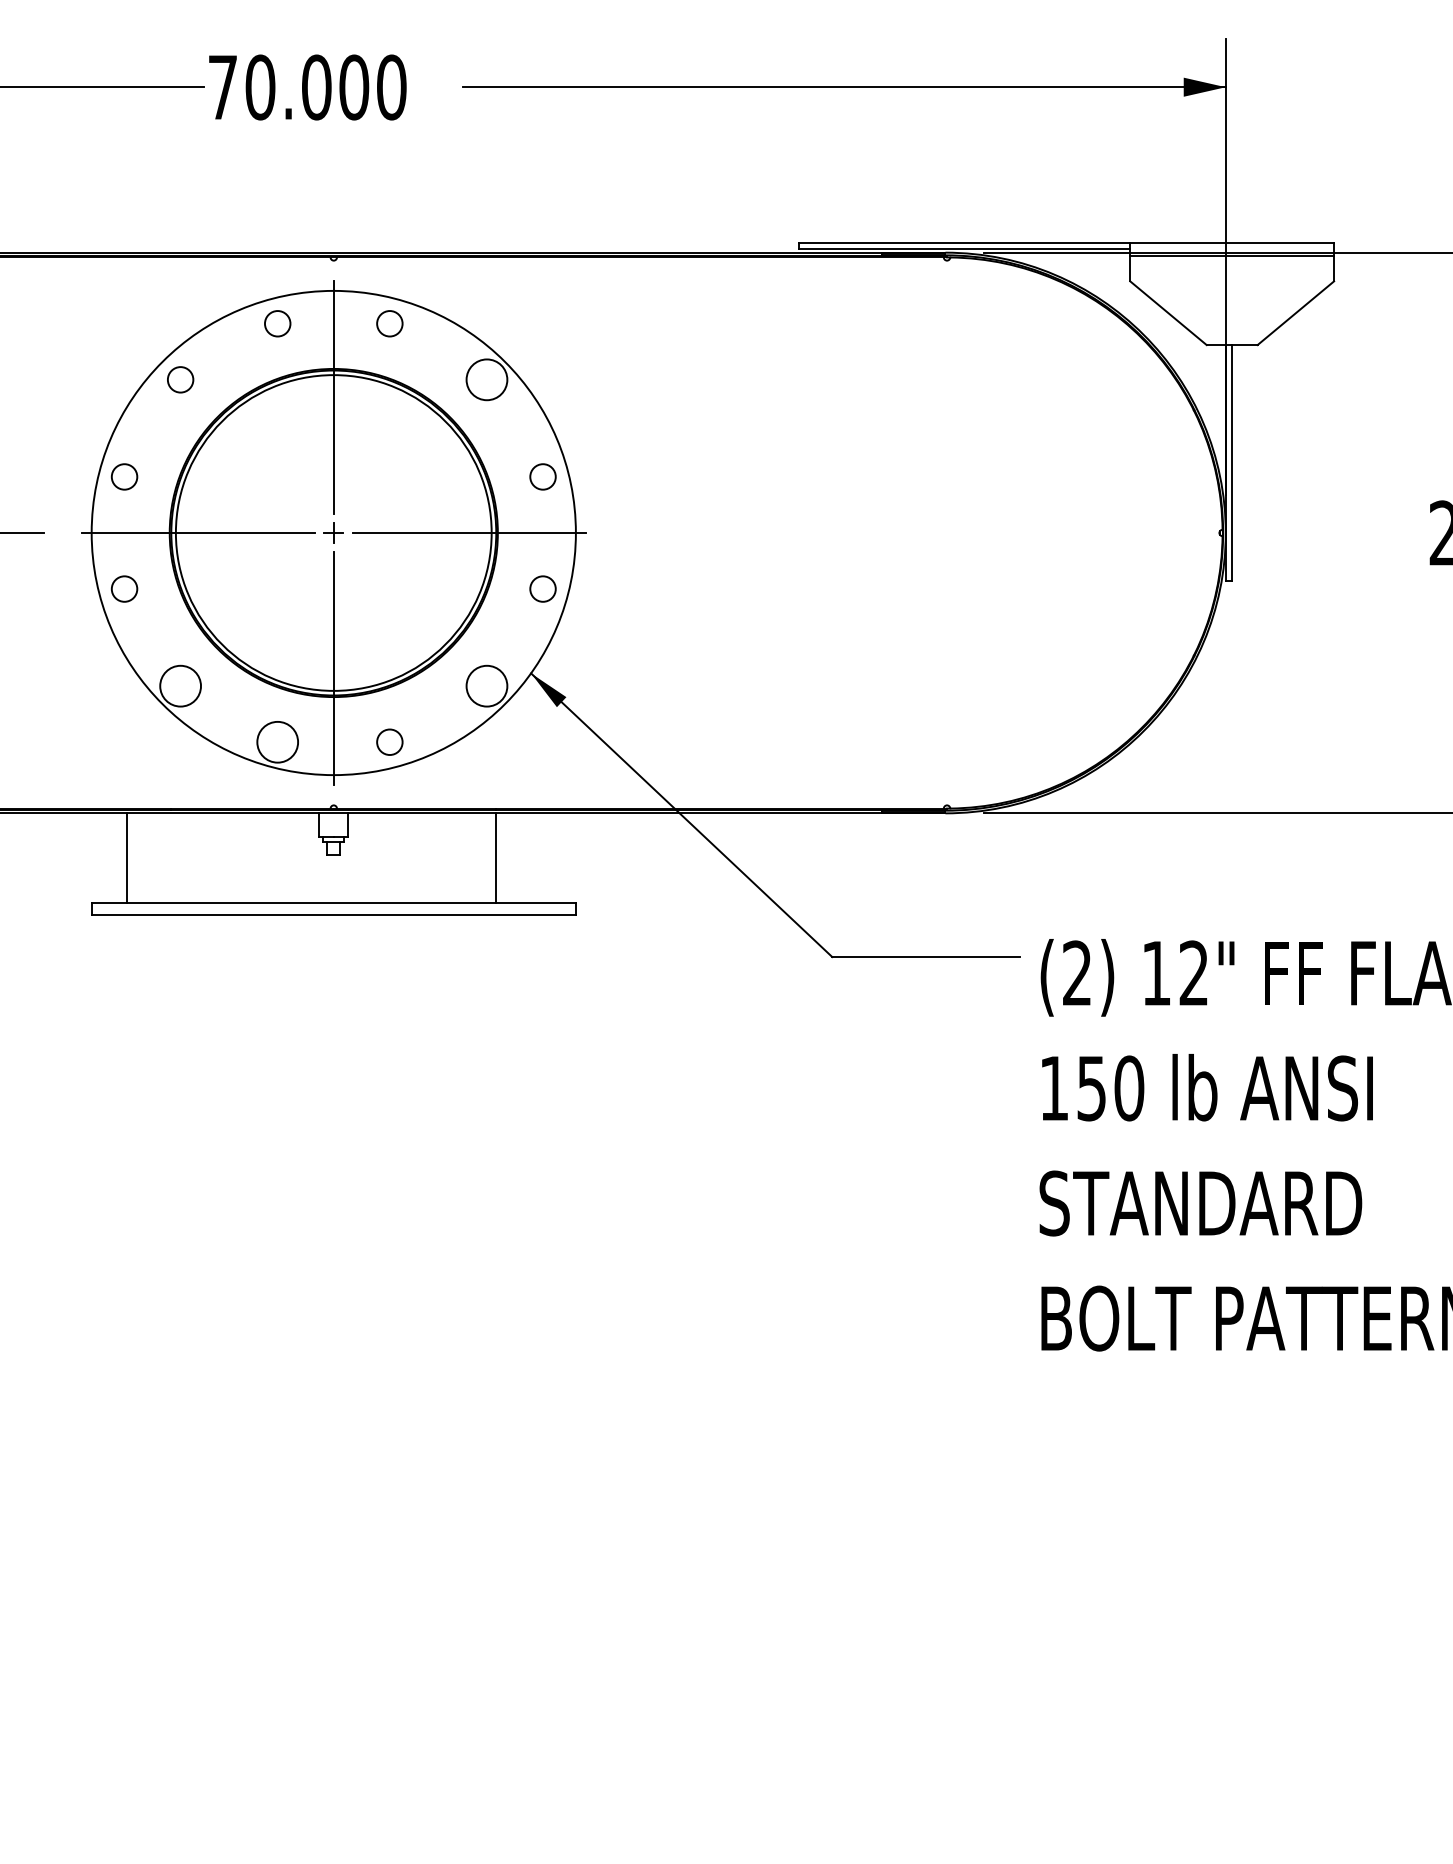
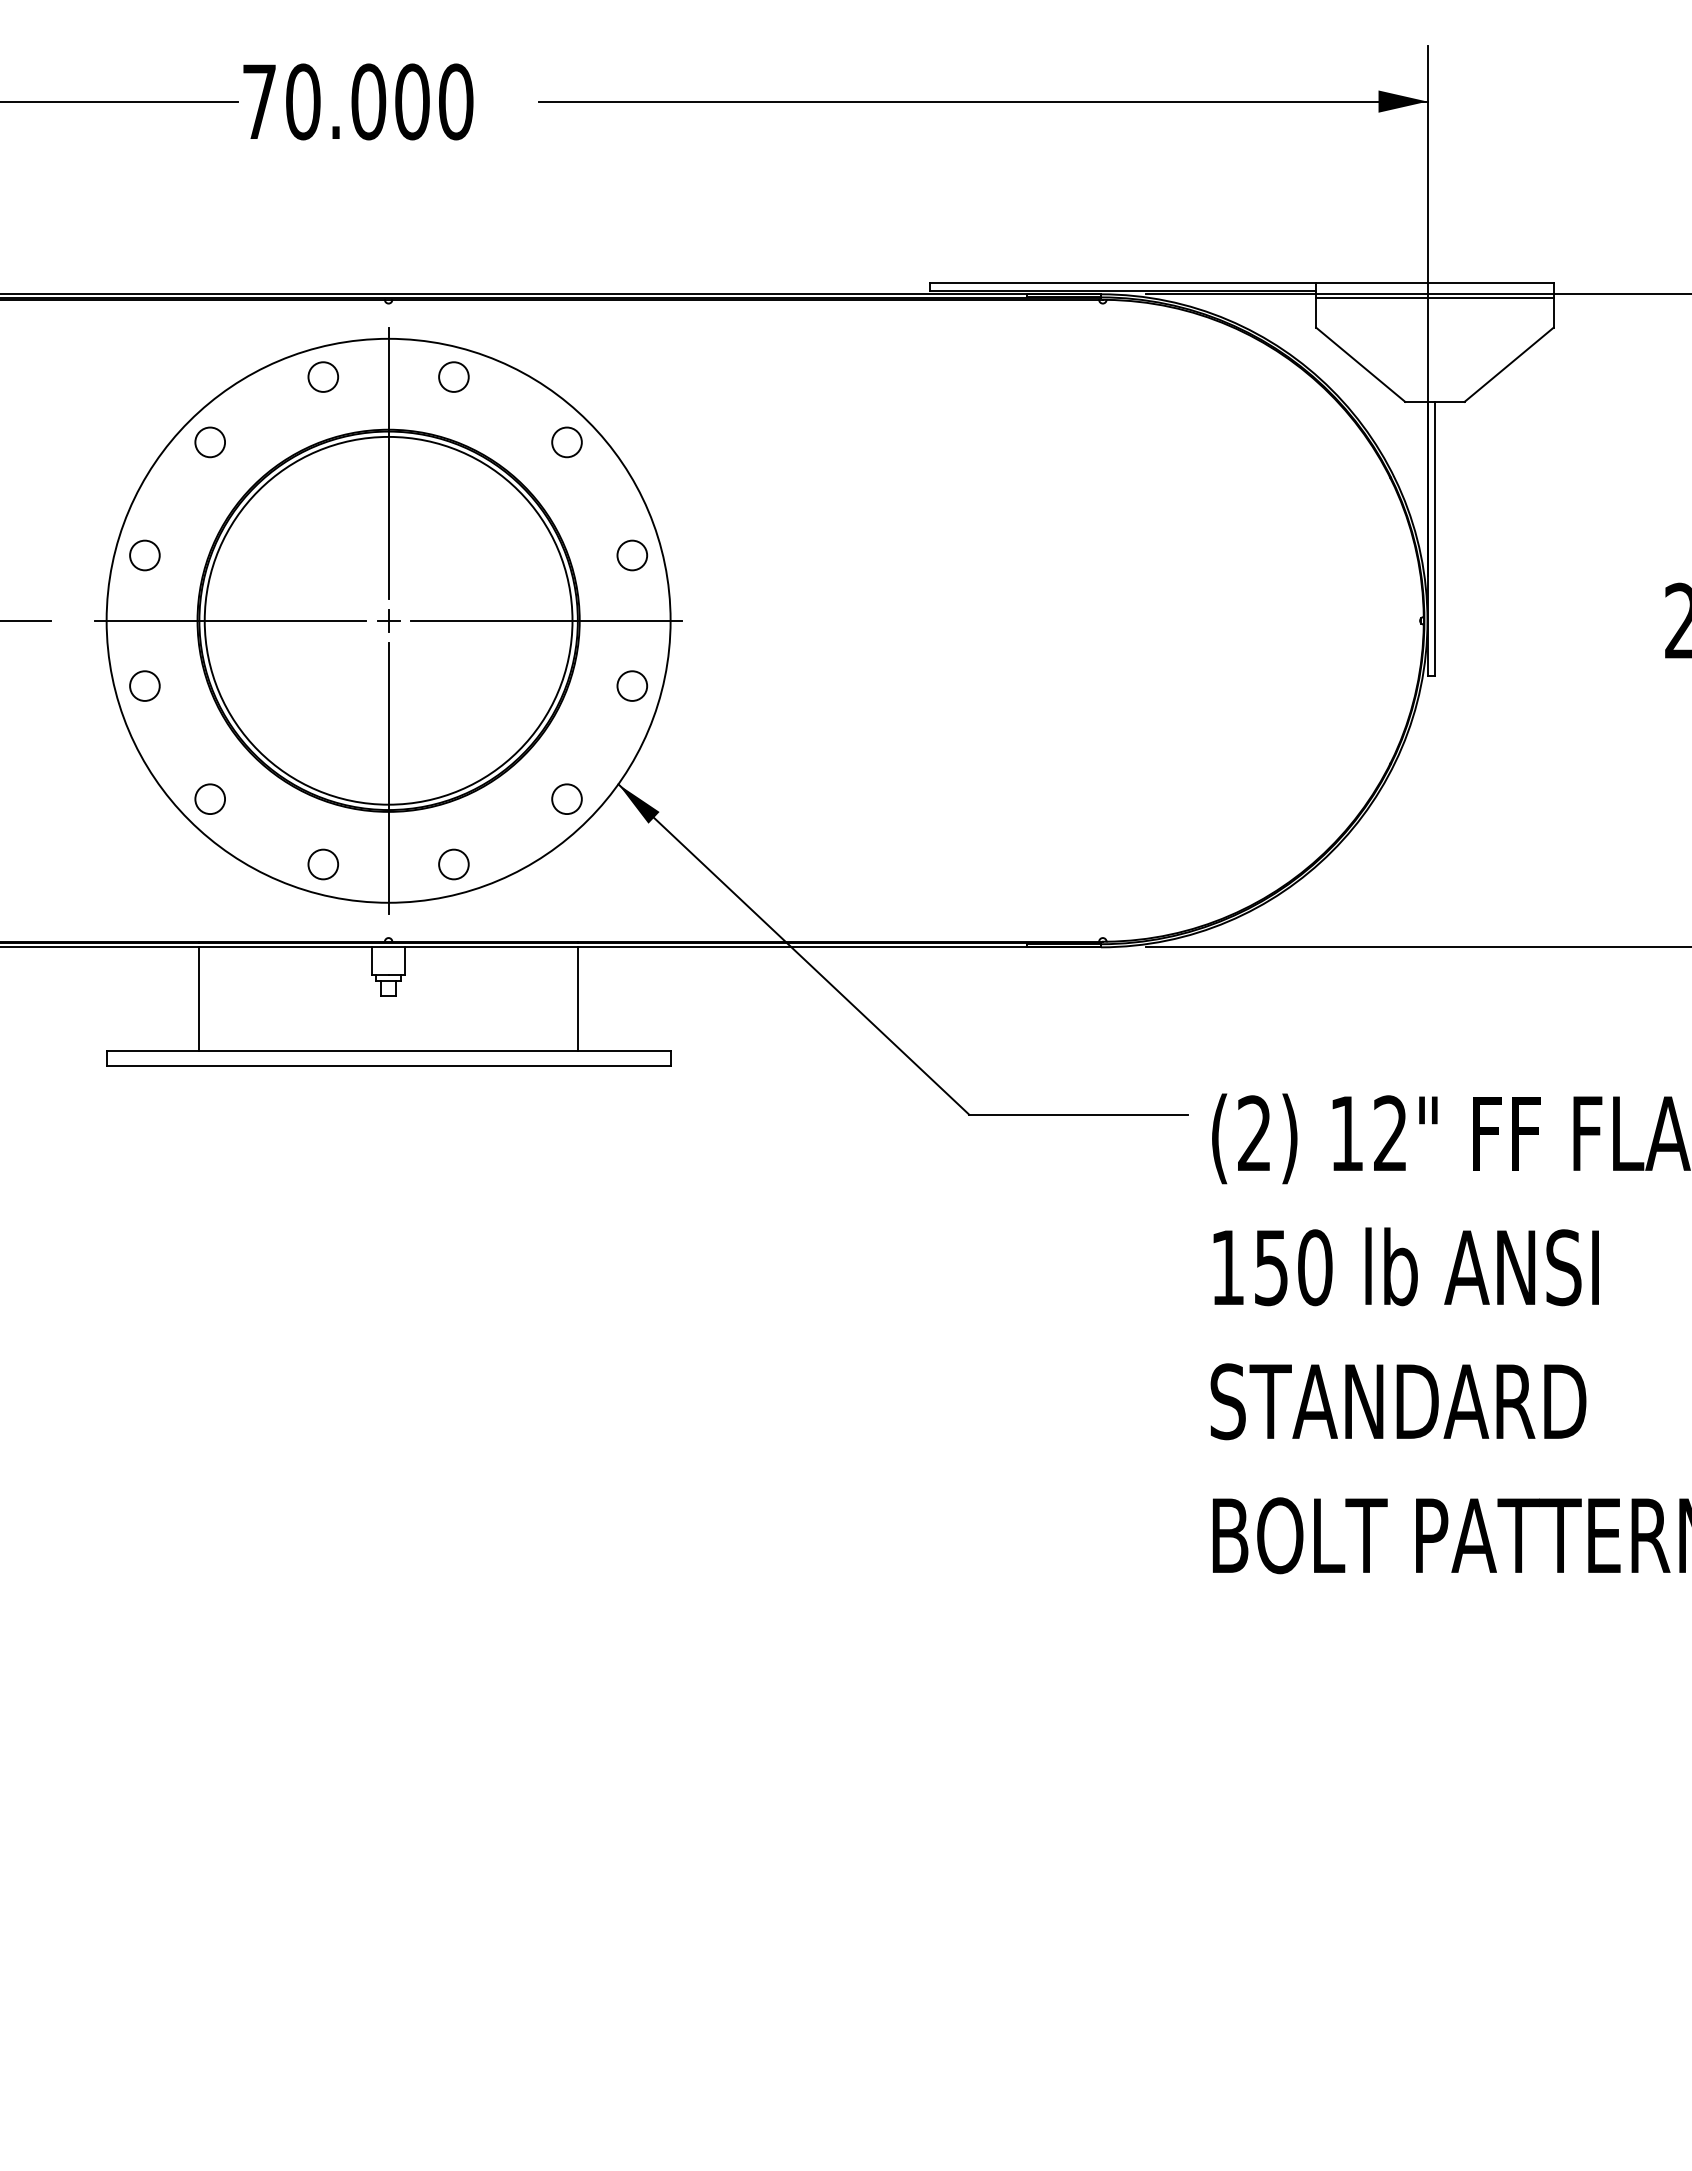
circle: (486, 379) -> (566, 442), size x0.62
circle: (180, 686) -> (210, 799), size x0.62
circle: (486, 686) -> (566, 799), size x0.62
circle: (277, 742) -> (323, 864), size x0.62
line: (126, 858) -> (199, 999), moved

